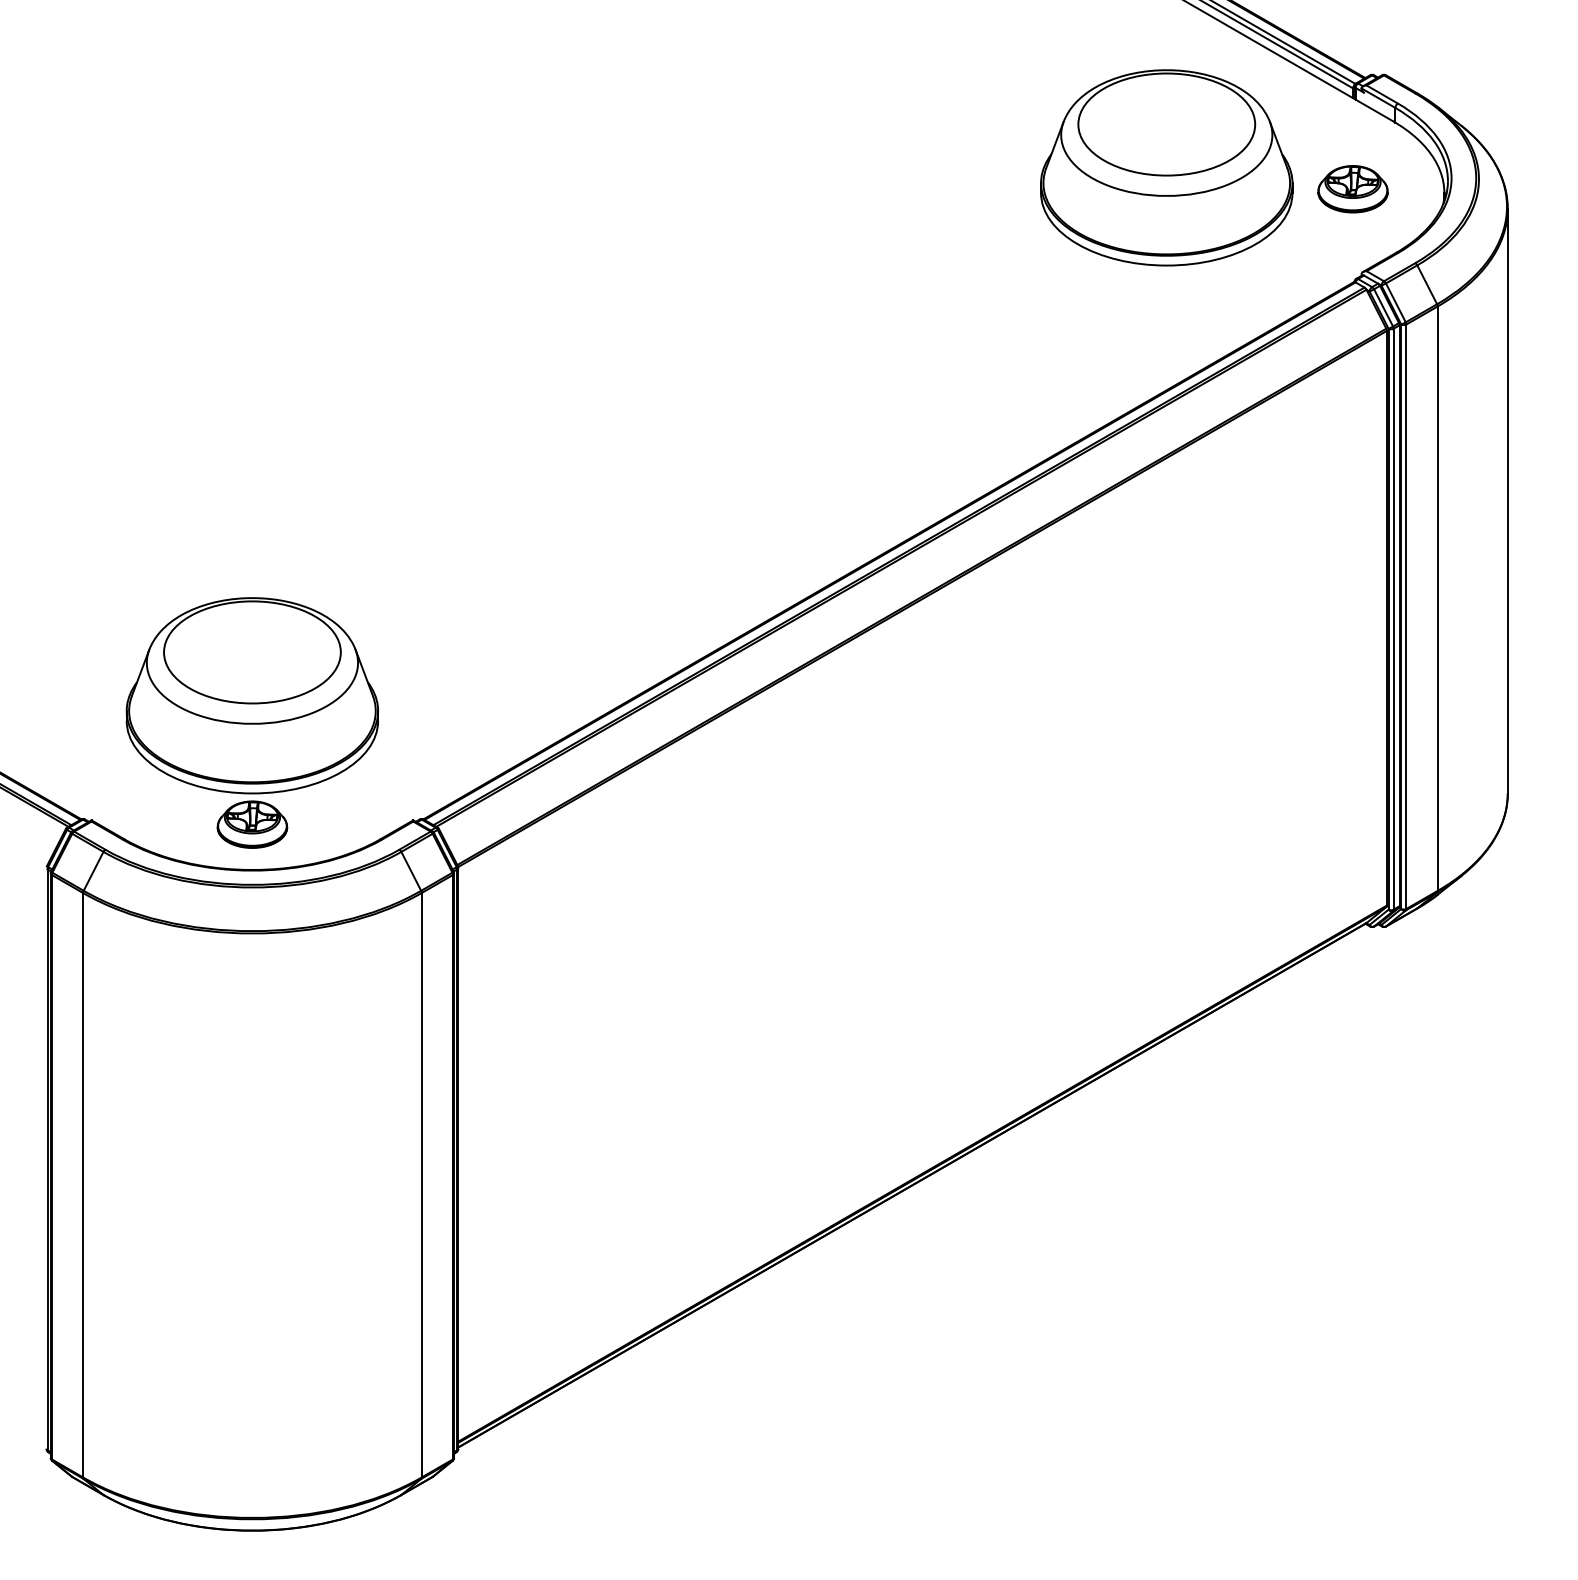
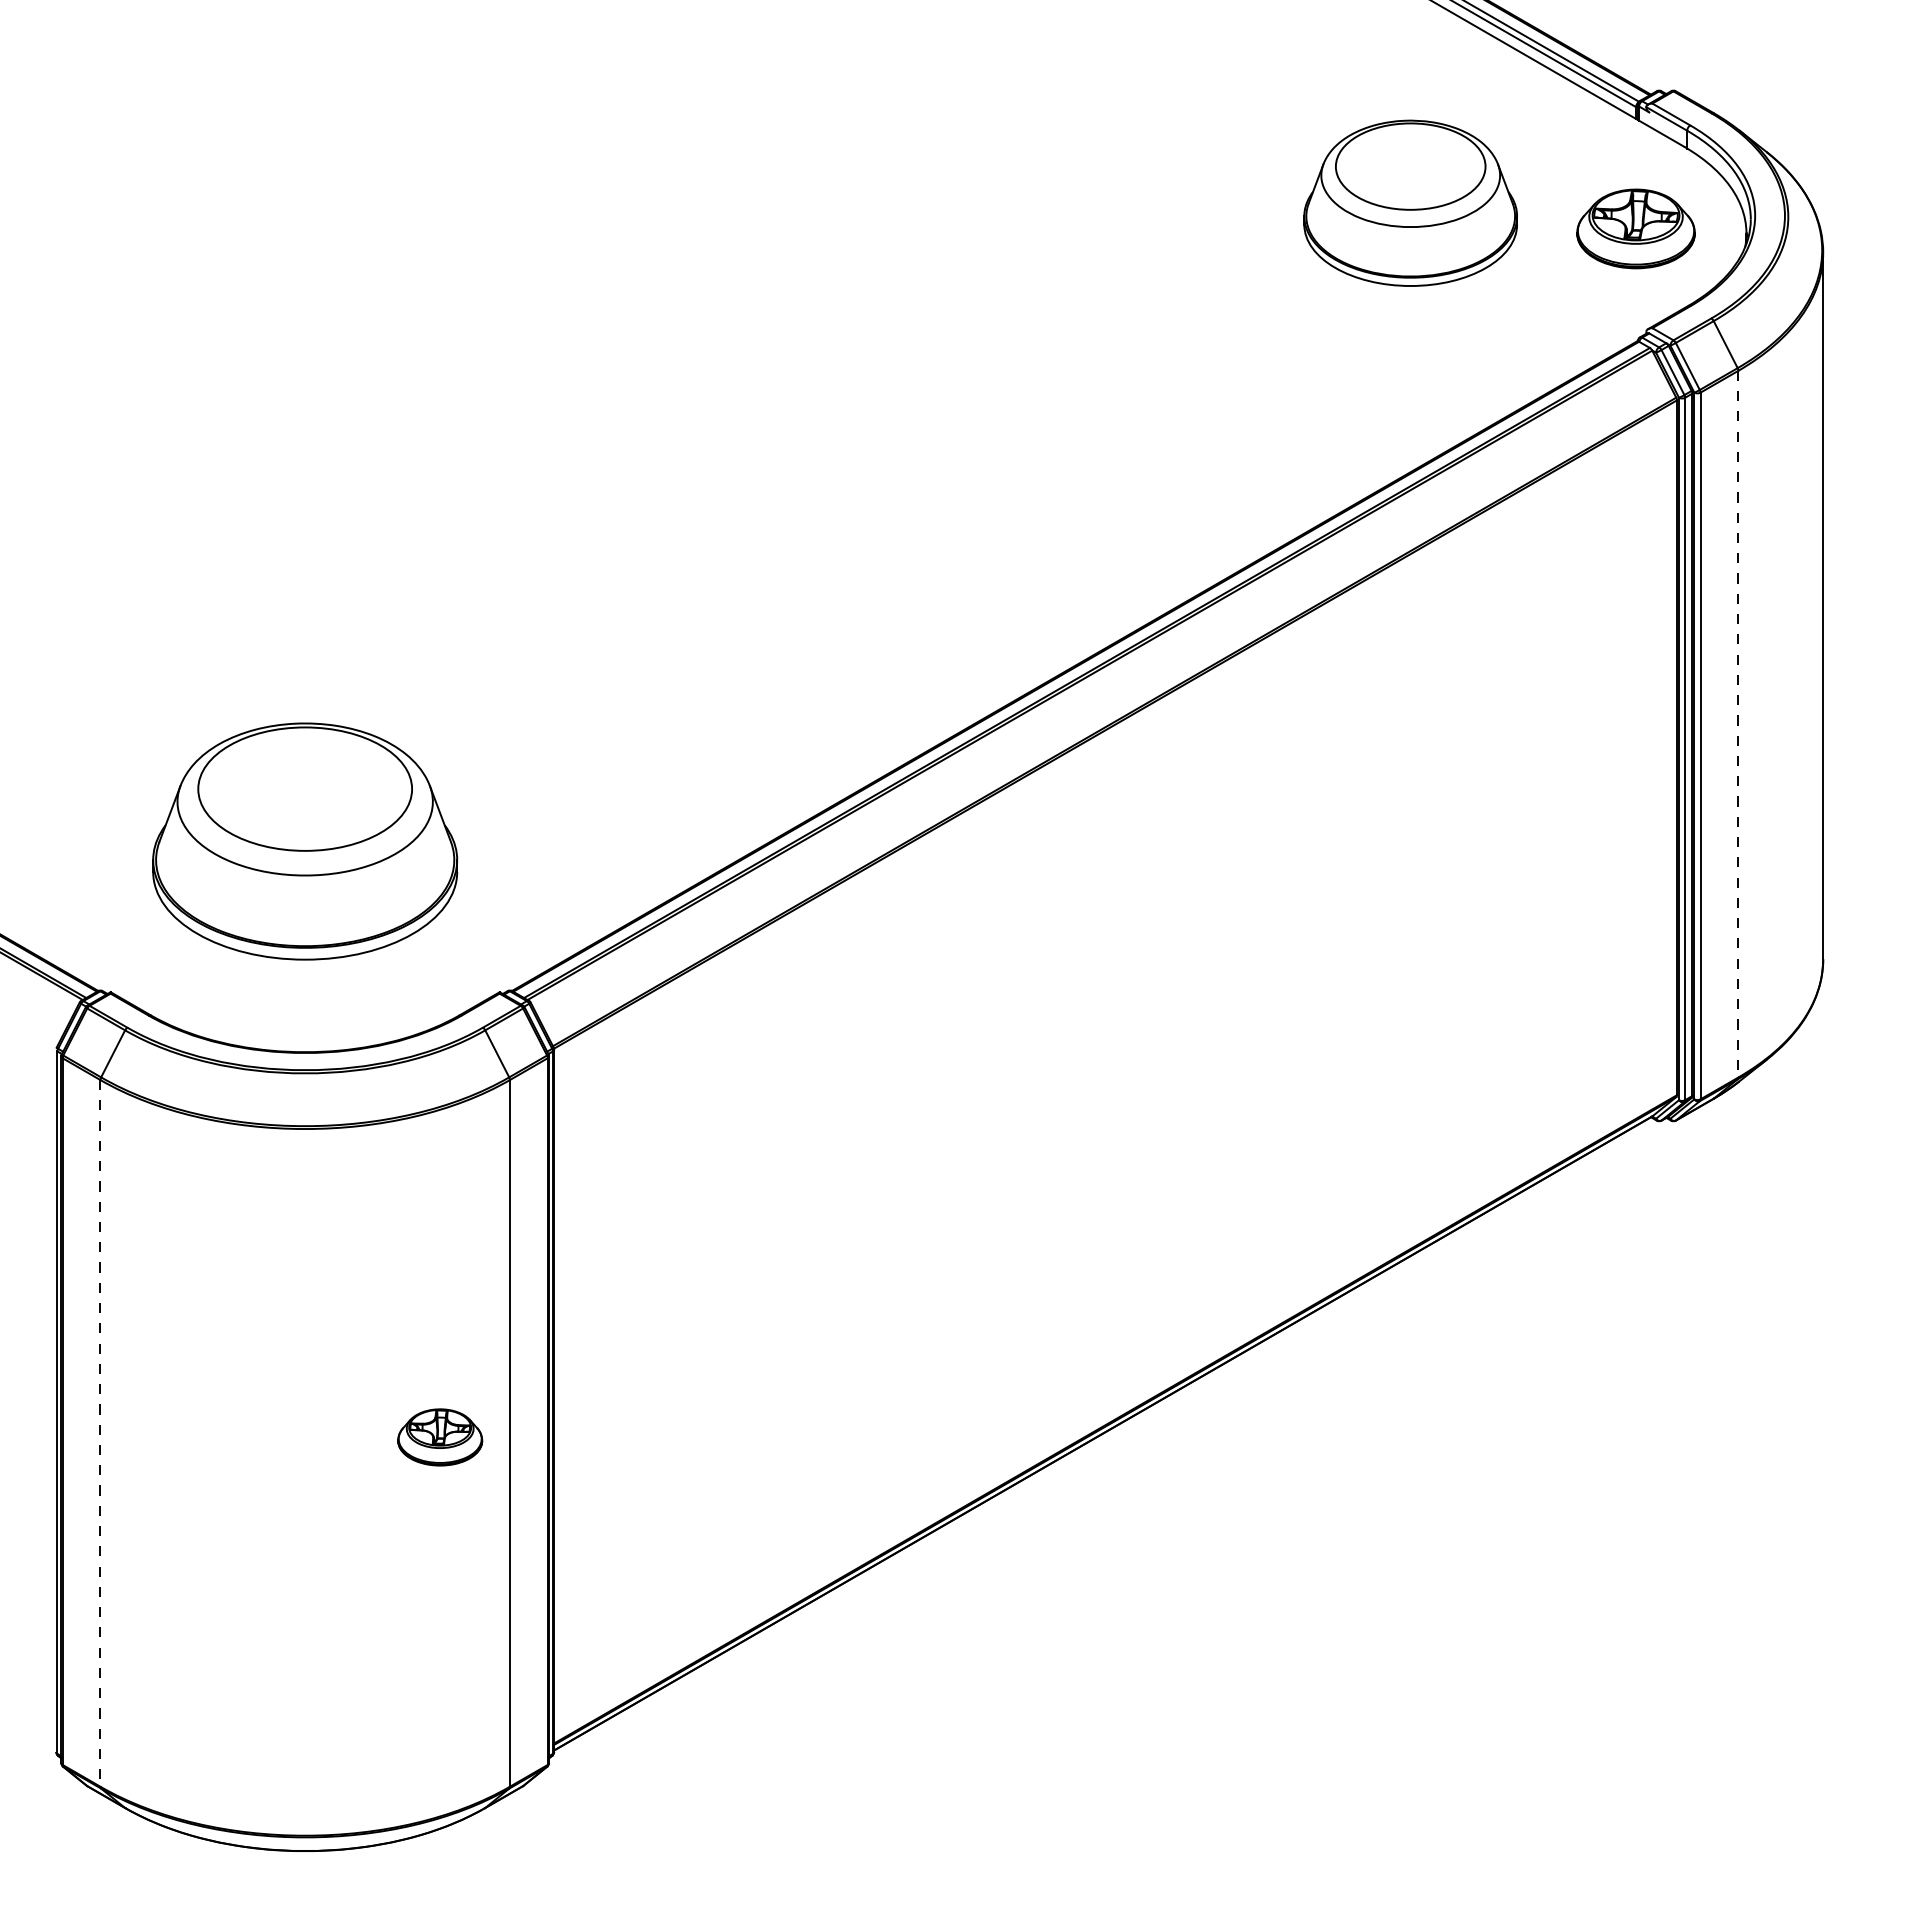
part: (1166, 168) -> (1410, 203), size x0.7
part: (1352, 189) -> (1635, 229), size x1.4
line: (1437, 598) -> (1738, 724), solid -> dashed
part: (252, 824) -> (440, 1437), moved
line: (83, 1185) -> (100, 1433), solid -> dashed

